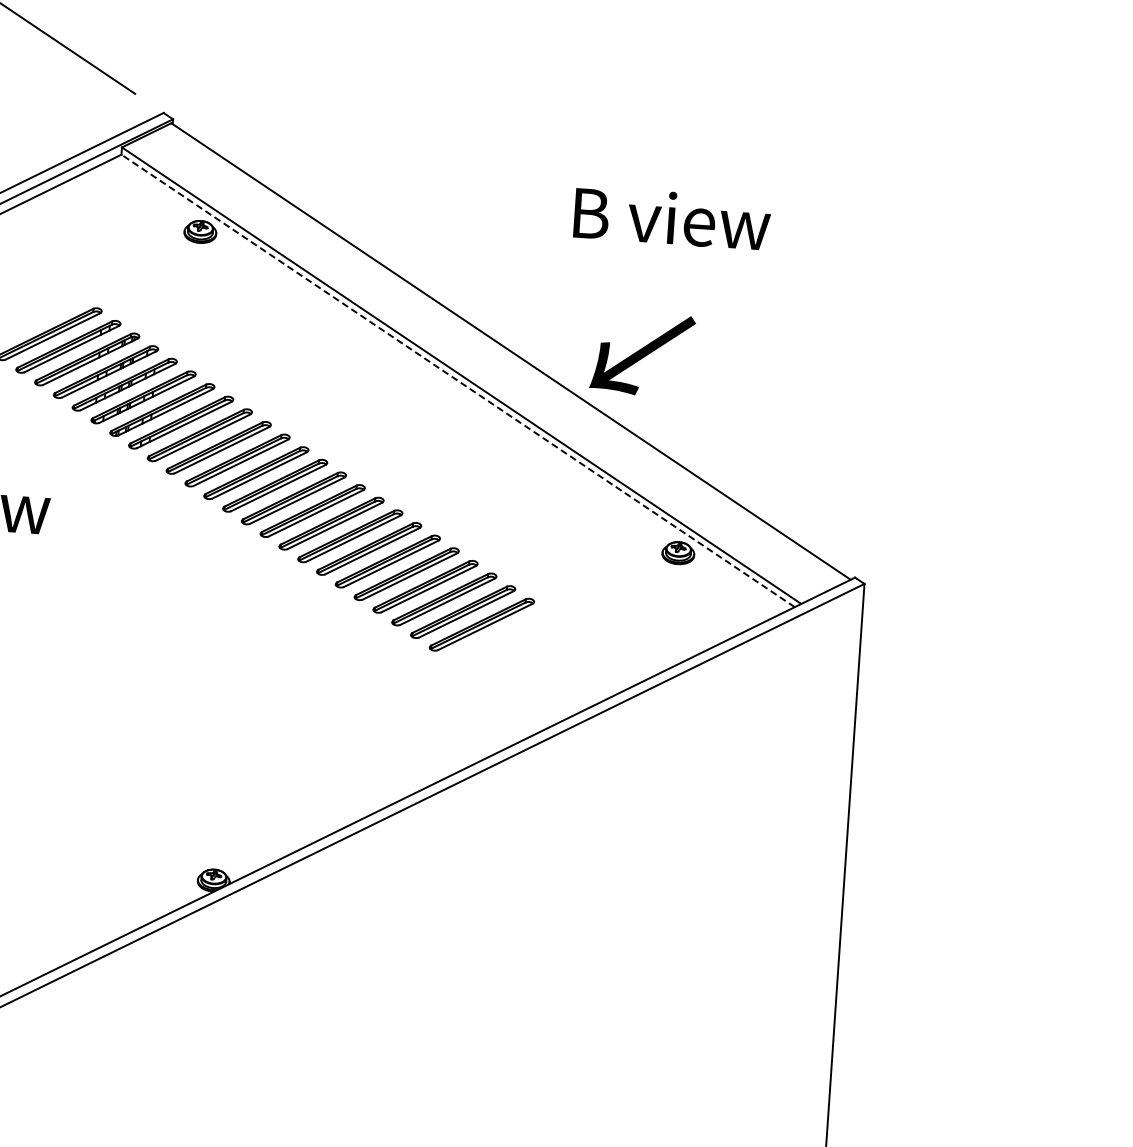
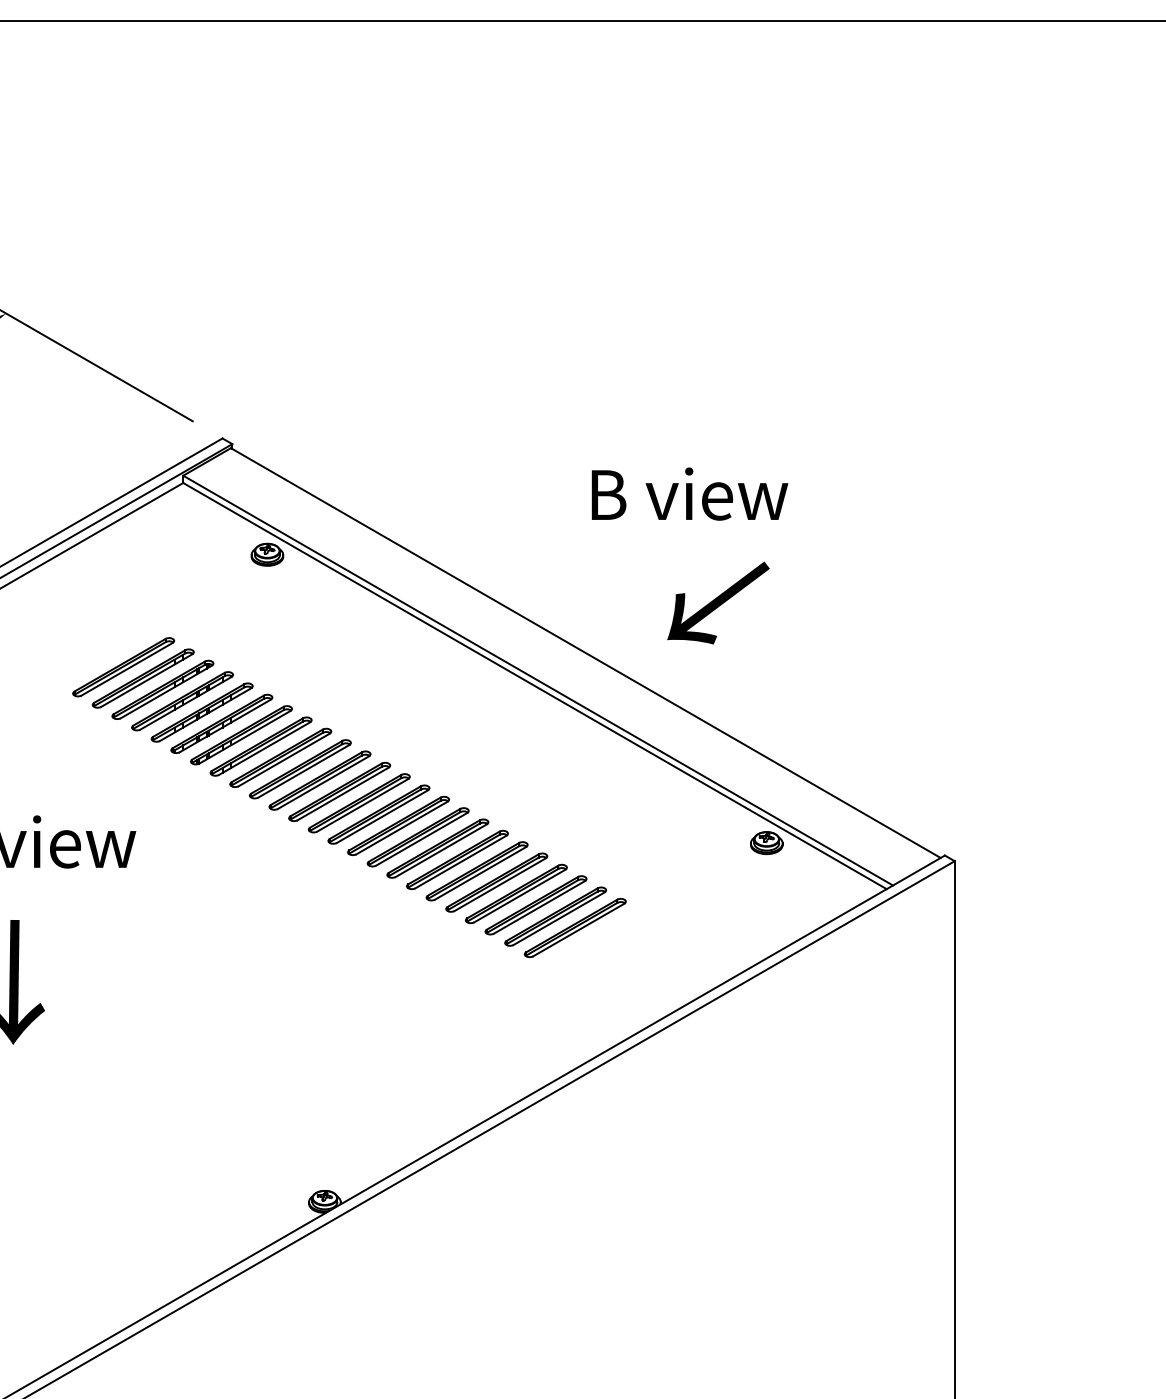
text: (671, 217) -> (689, 493), moved
text: (642, 353) -> (718, 602), moved
line: (457, 380) -> (534, 685), dashed -> solid

